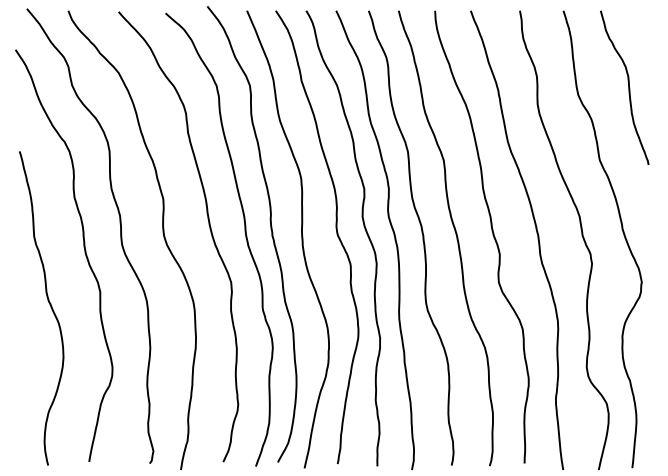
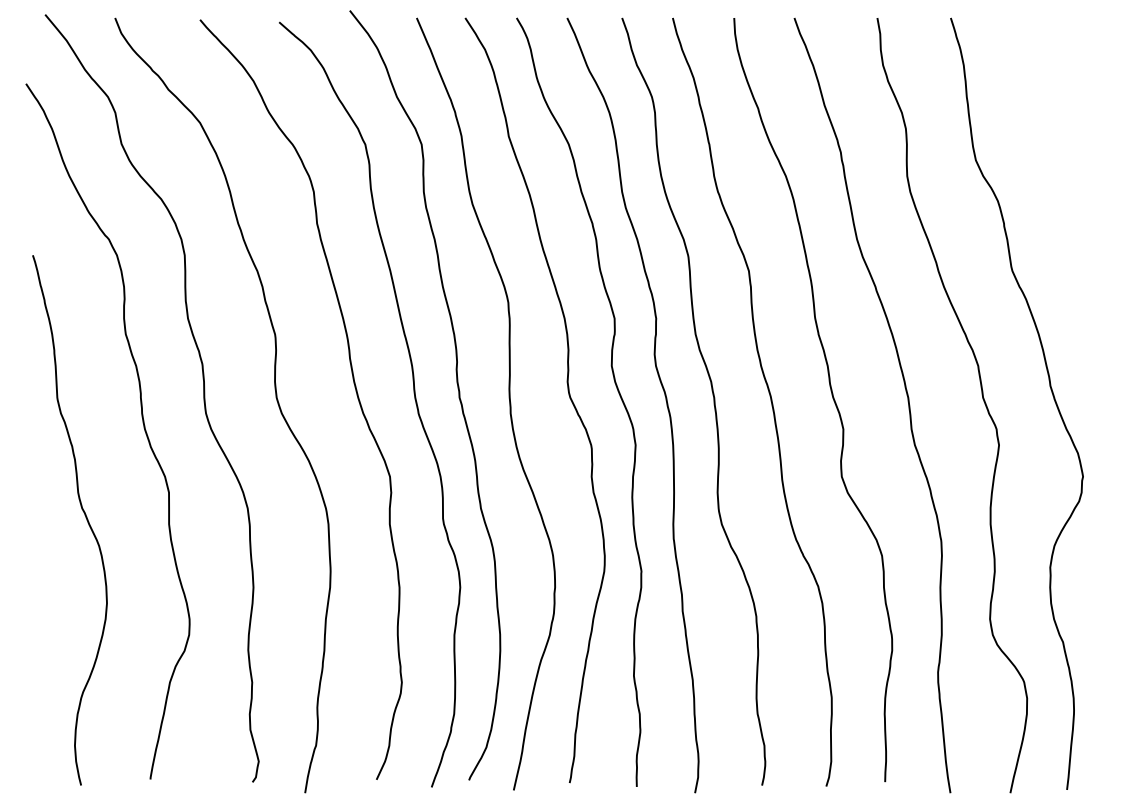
curve: (628, 87) -> (1060, 147), removed

